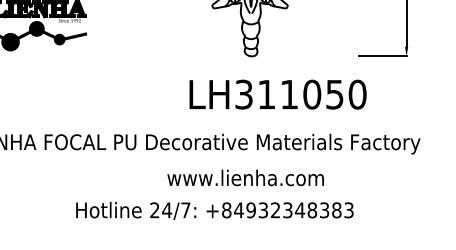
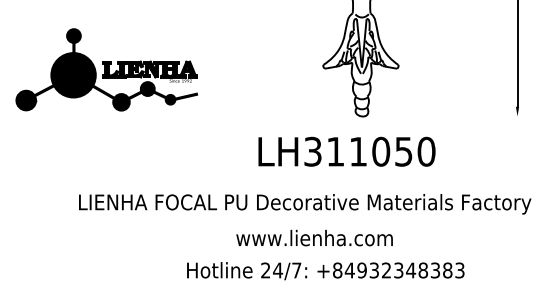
line: (382, 56) -> (493, 116), removed
text: (277, 94) -> (346, 151), moved
text: (245, 177) -> (314, 237), moved

